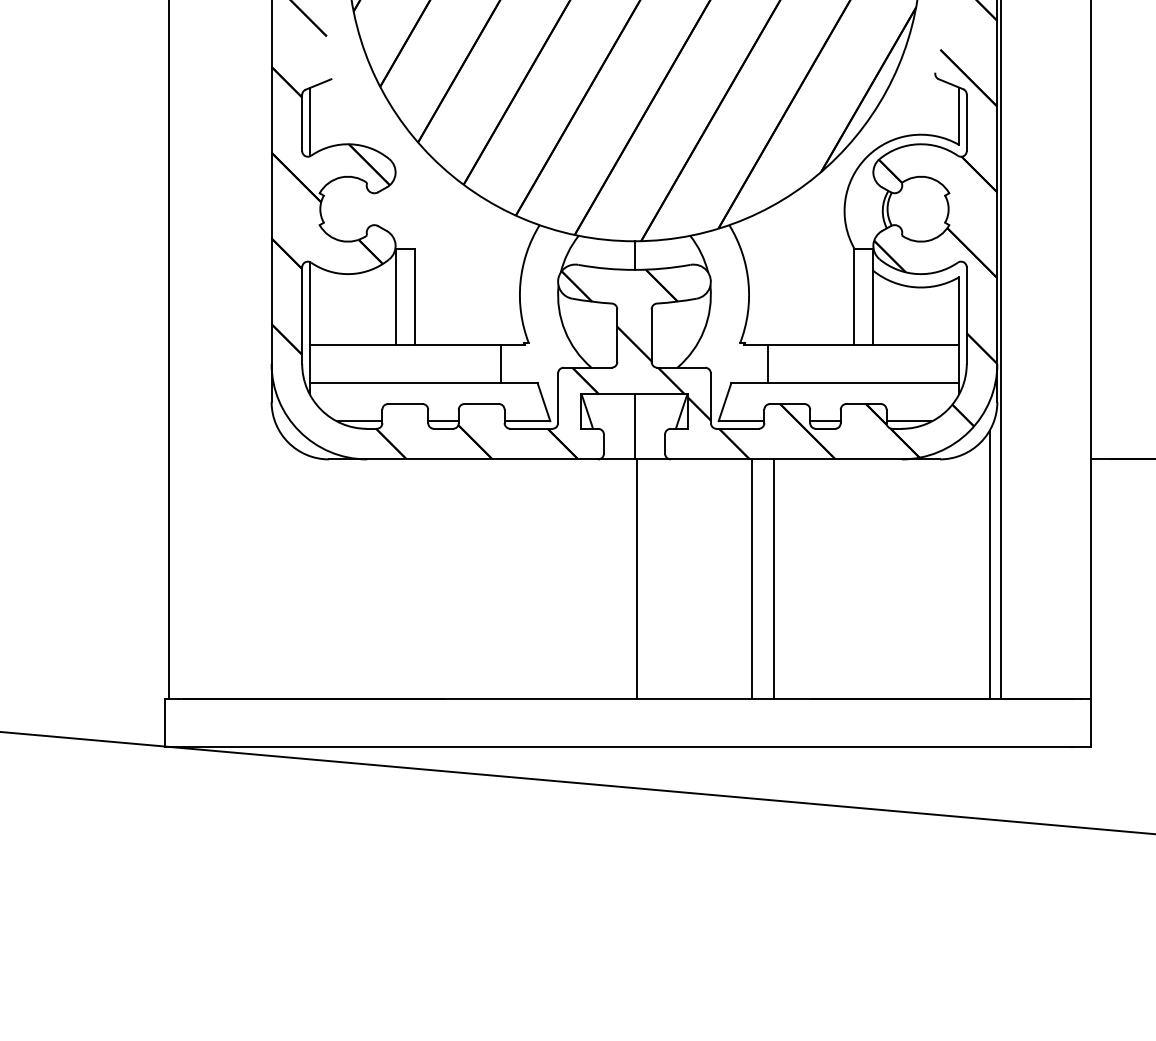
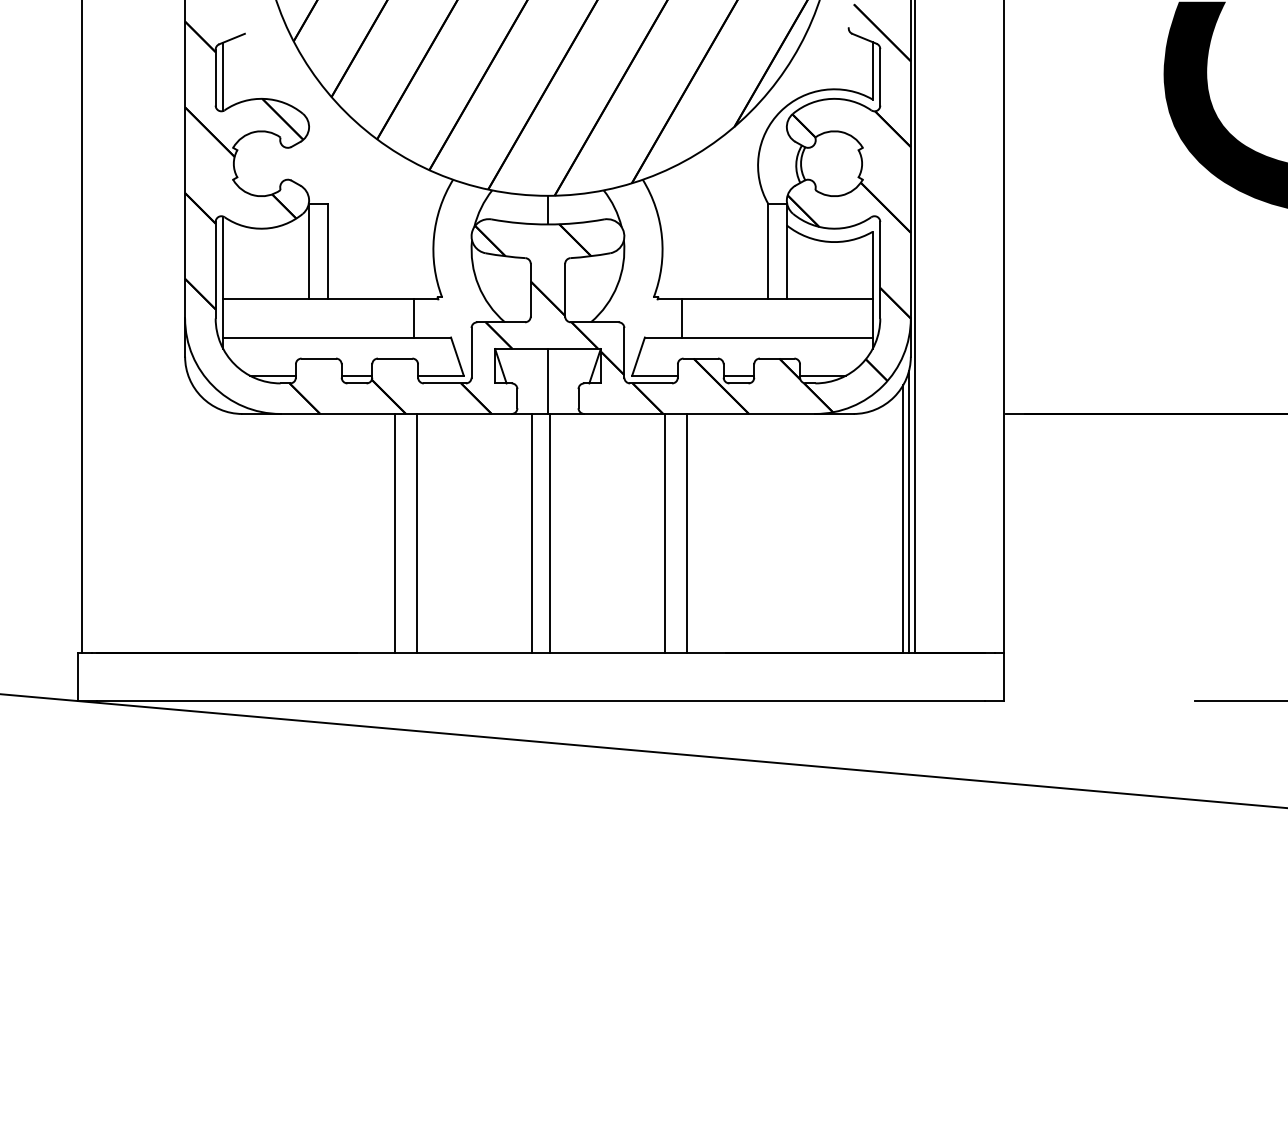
line: (995, 557) -> (908, 512), added
line: (482, 578) -> (395, 533), added
line: (504, 578) -> (417, 533), added
line: (619, 578) -> (532, 533), added

